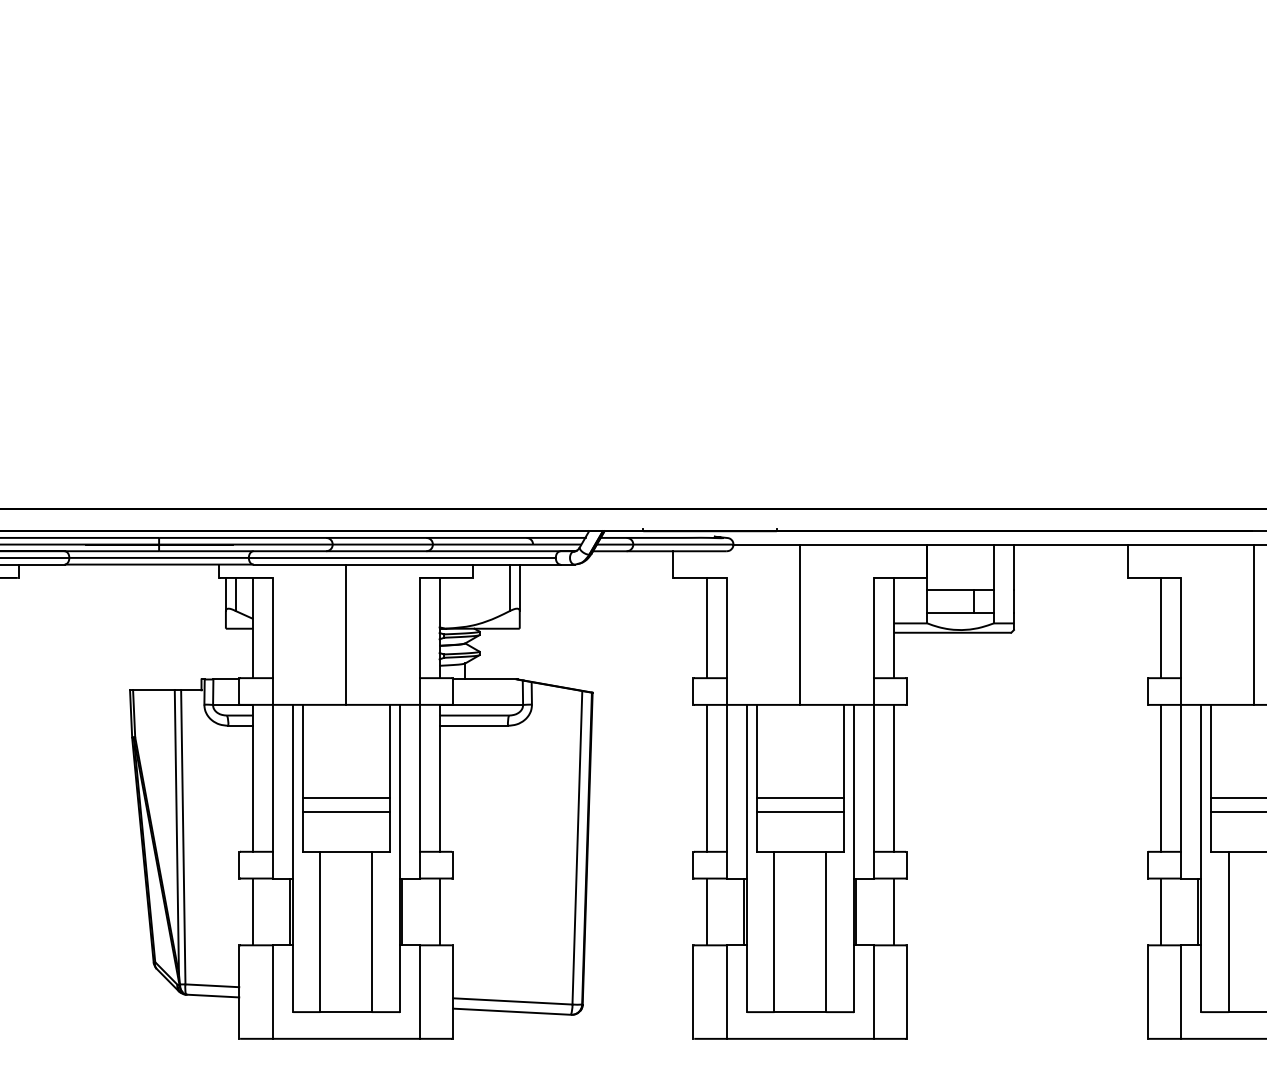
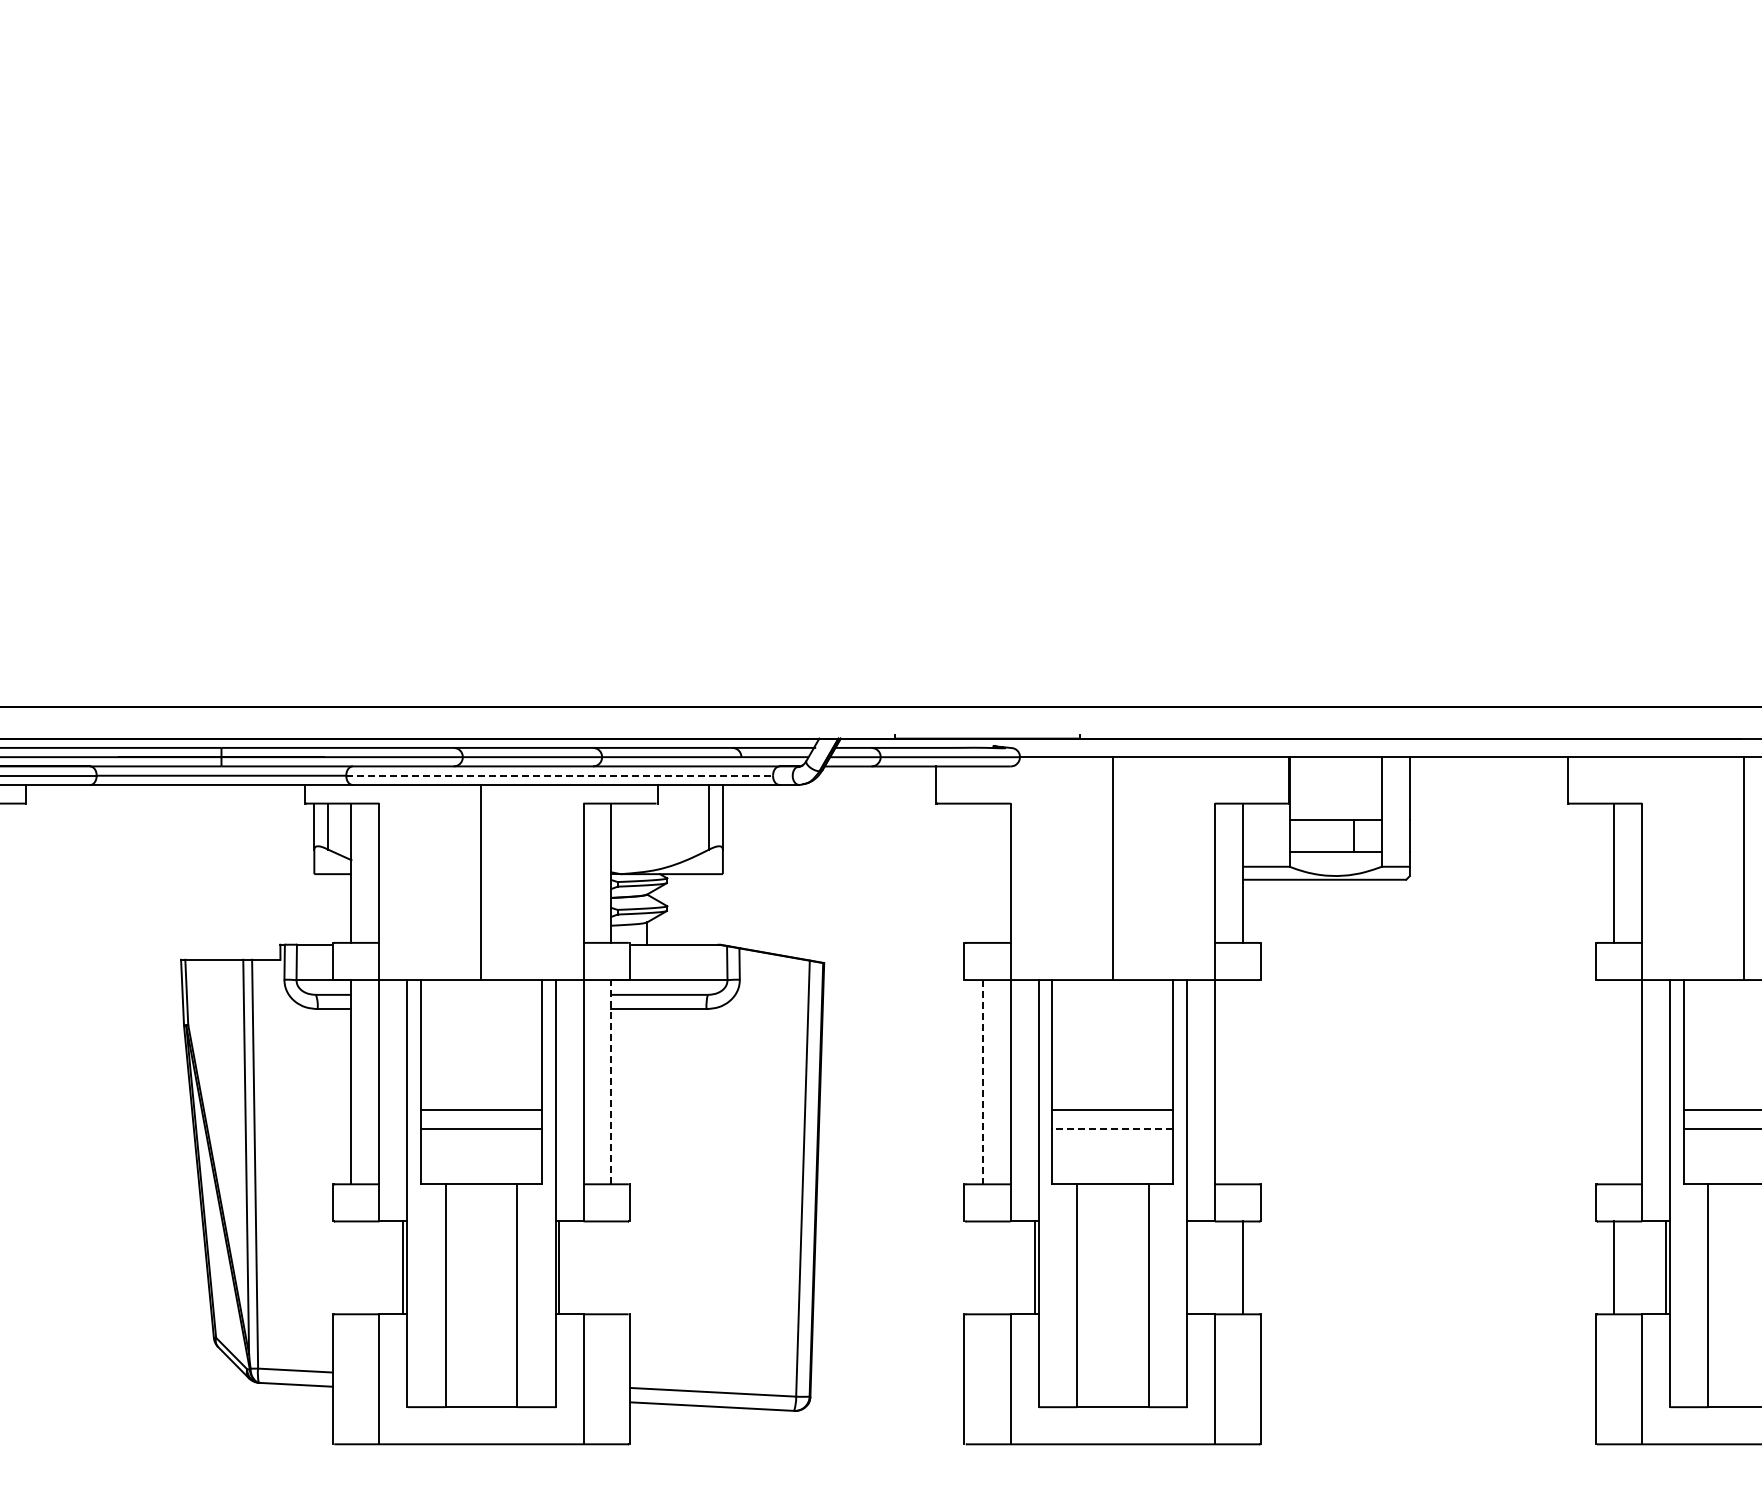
line: (402, 557) -> (560, 775), solid -> dashed
line: (706, 627) -> (982, 872), removed
line: (439, 777) -> (611, 1081), solid -> dashed
line: (706, 778) -> (982, 1082), solid -> dashed
line: (893, 778) -> (1242, 1082), removed
line: (1161, 778) -> (1614, 1082), removed
line: (800, 811) -> (1112, 1128), solid -> dashed
line: (252, 911) -> (351, 1267), removed
line: (439, 911) -> (611, 1267), removed
line: (706, 911) -> (982, 1267), removed
line: (856, 911) -> (1190, 1267), removed

